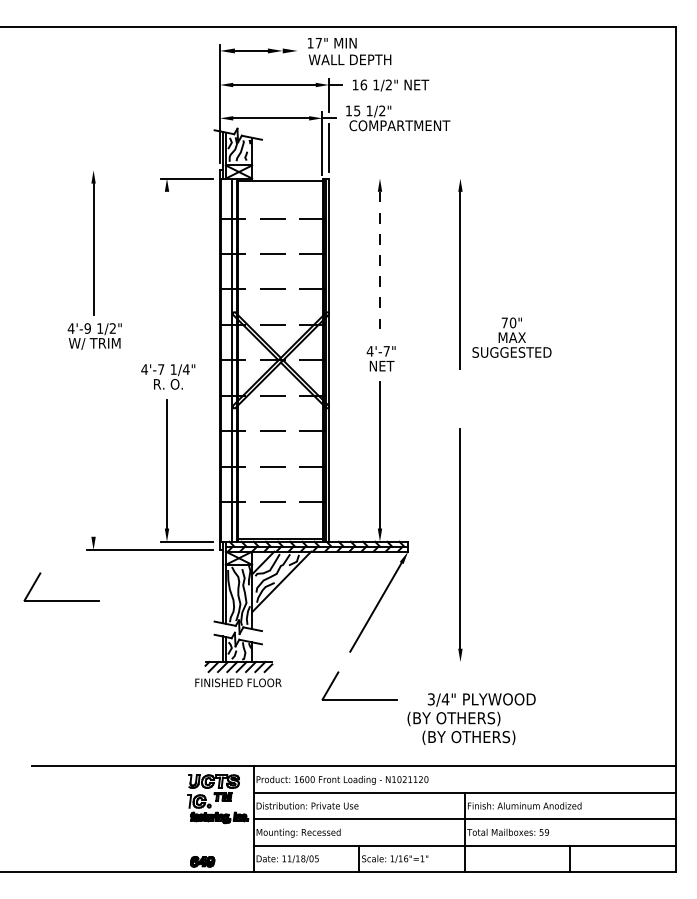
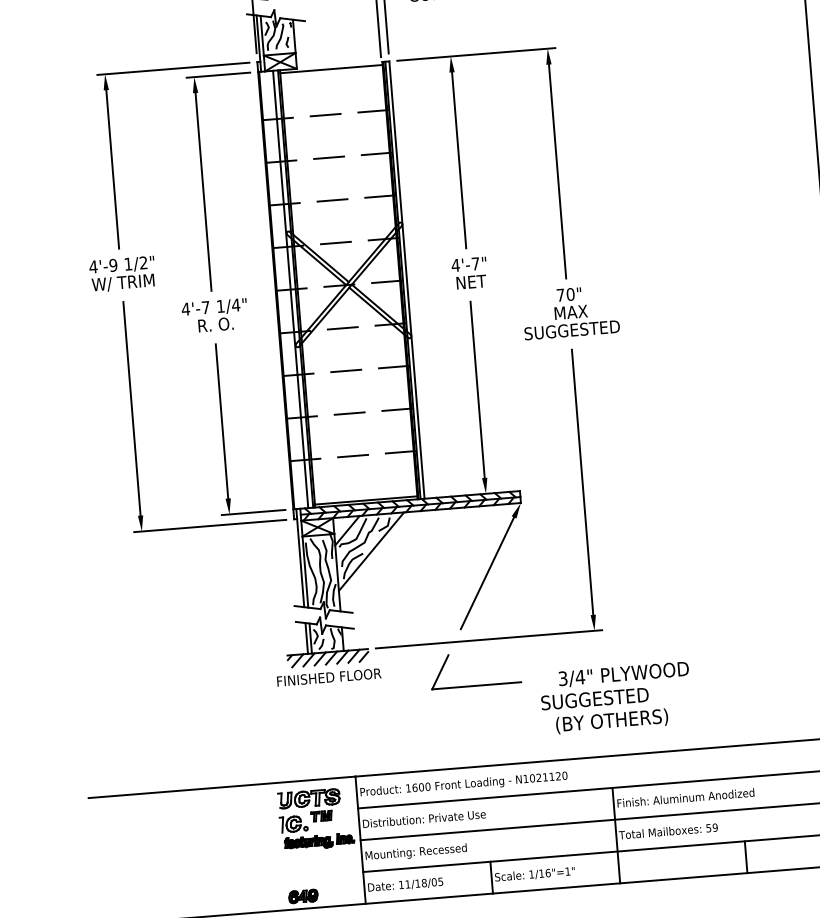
line: (150, 170) -> (173, 68), added
line: (400, 178) -> (475, 54), added
line: (379, 265) -> (458, 161), dashed -> solid
line: (167, 273) -> (204, 191), added
text: (511, 337) -> (570, 312), moved
line: (93, 447) -> (131, 408), added
part: (61, 600) -> (108, 595), removed
line: (372, 661) -> (488, 638), added
text: (453, 718) -> (591, 699), (BY OTHERS) -> SUGGESTED

